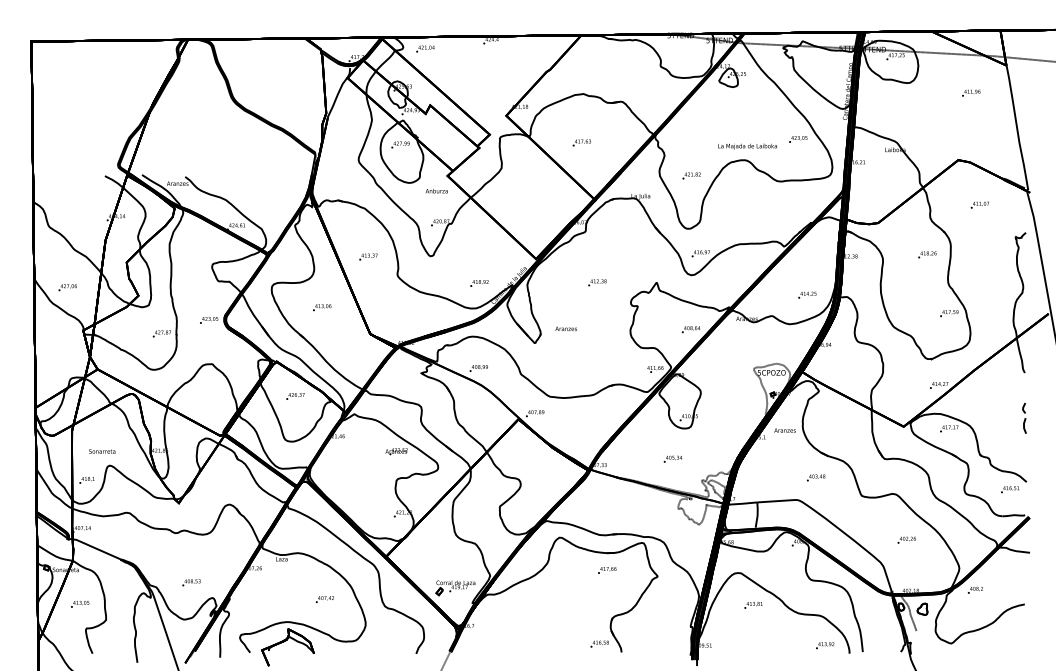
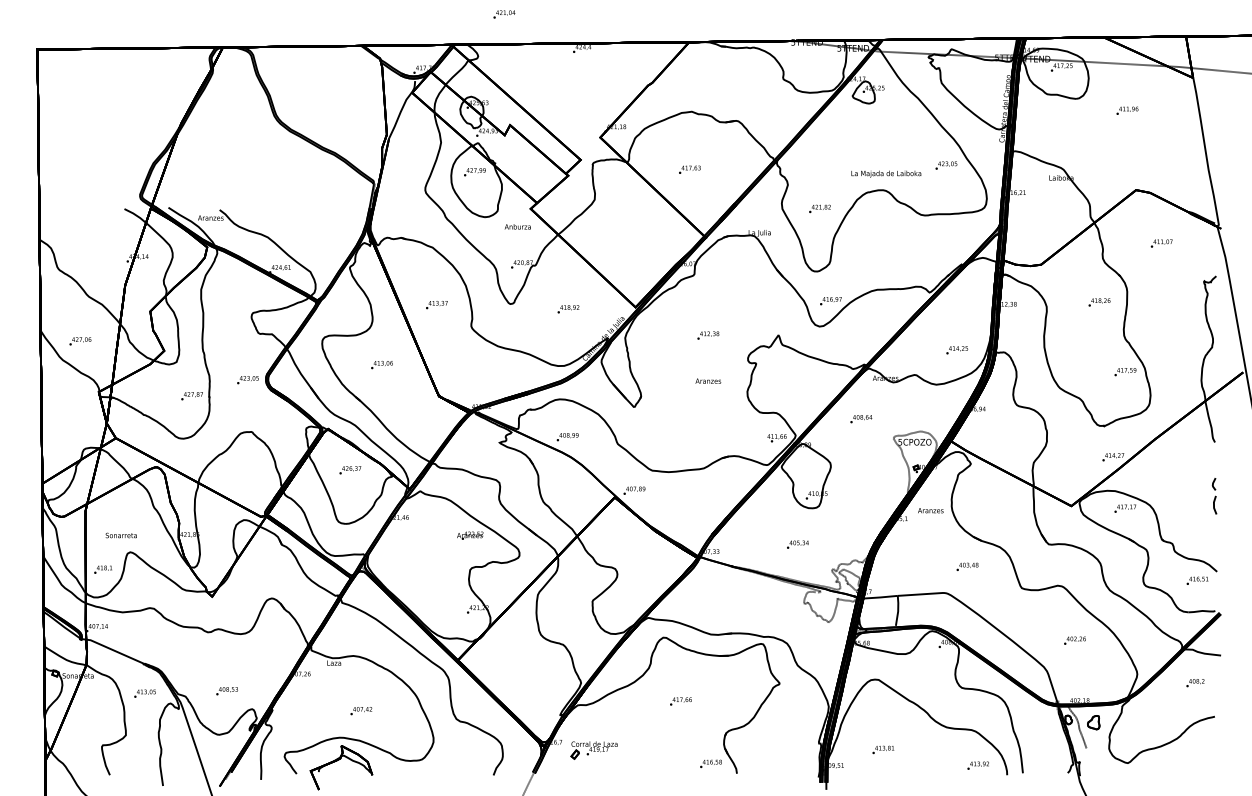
text: (425, 49) -> (504, 14), moved
text: (971, 92) -> (1127, 110), moved
text: (479, 283) -> (568, 309), moved
text: (566, 328) -> (708, 380), moved
text: (691, 330) -> (861, 419), moved
text: (606, 570) -> (680, 701), moved
part: (455, 588) -> (593, 750), moved
text: (975, 590) -> (1195, 683), moved
text: (325, 599) -> (361, 711), moved
text: (79, 604) -> (144, 693), moved
text: (753, 605) -> (883, 749), moved

